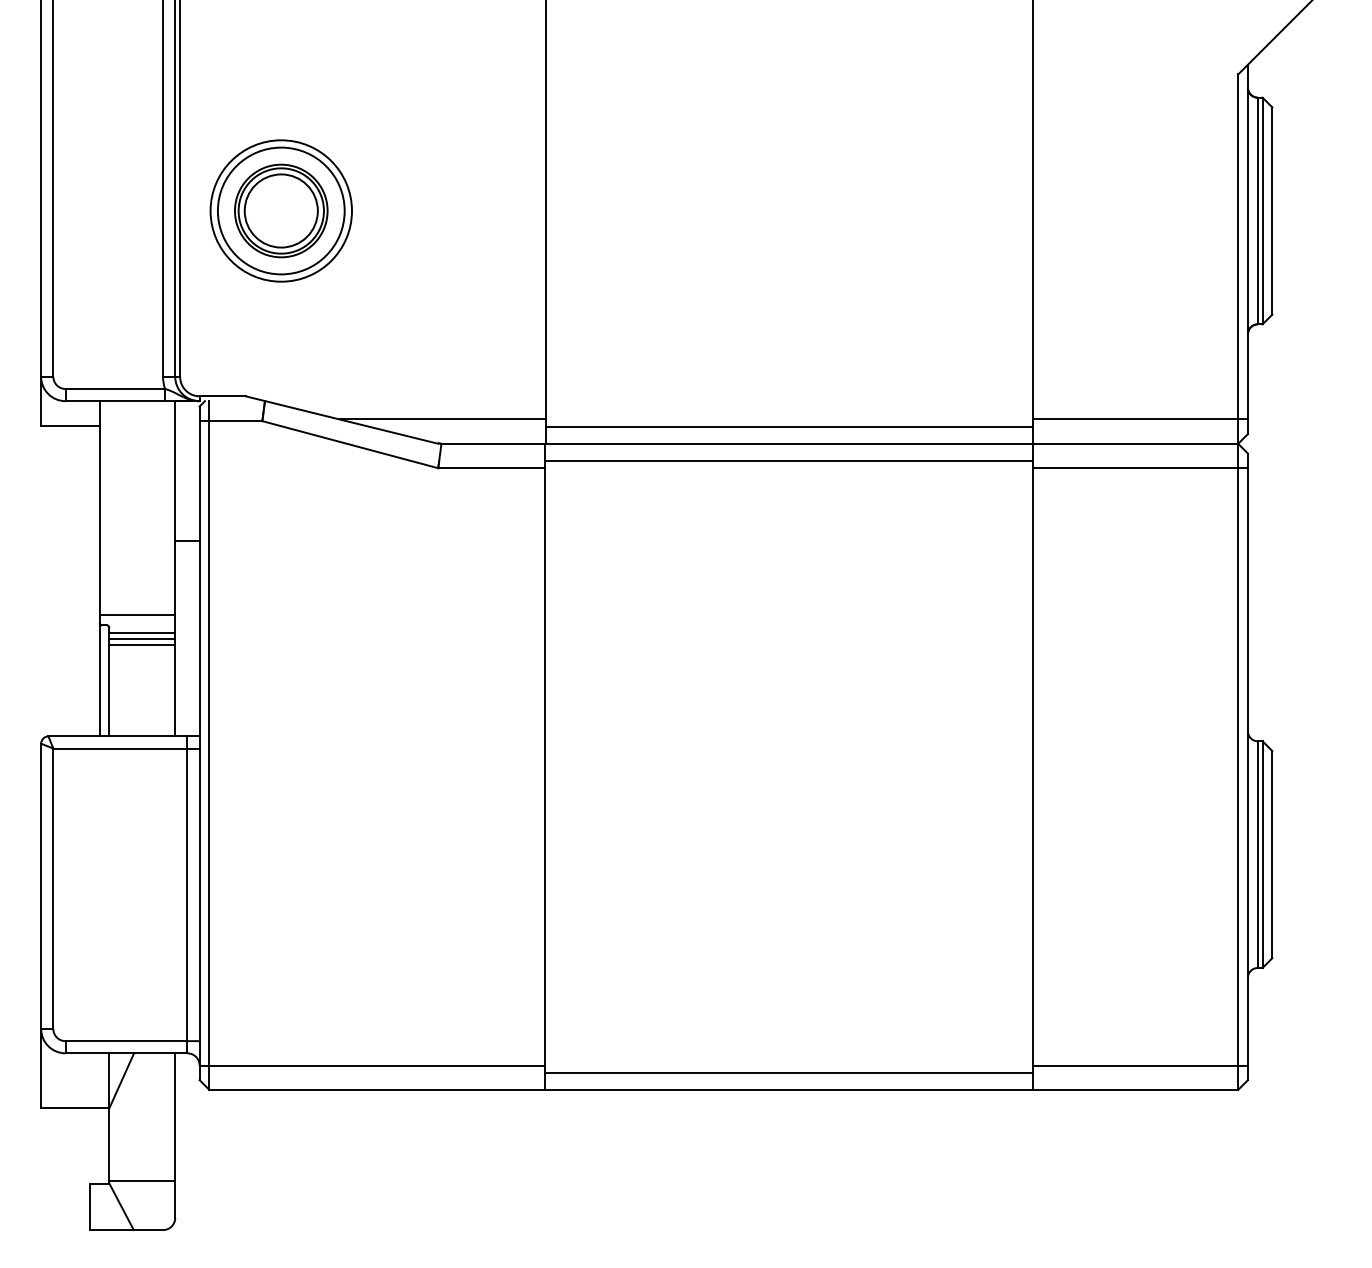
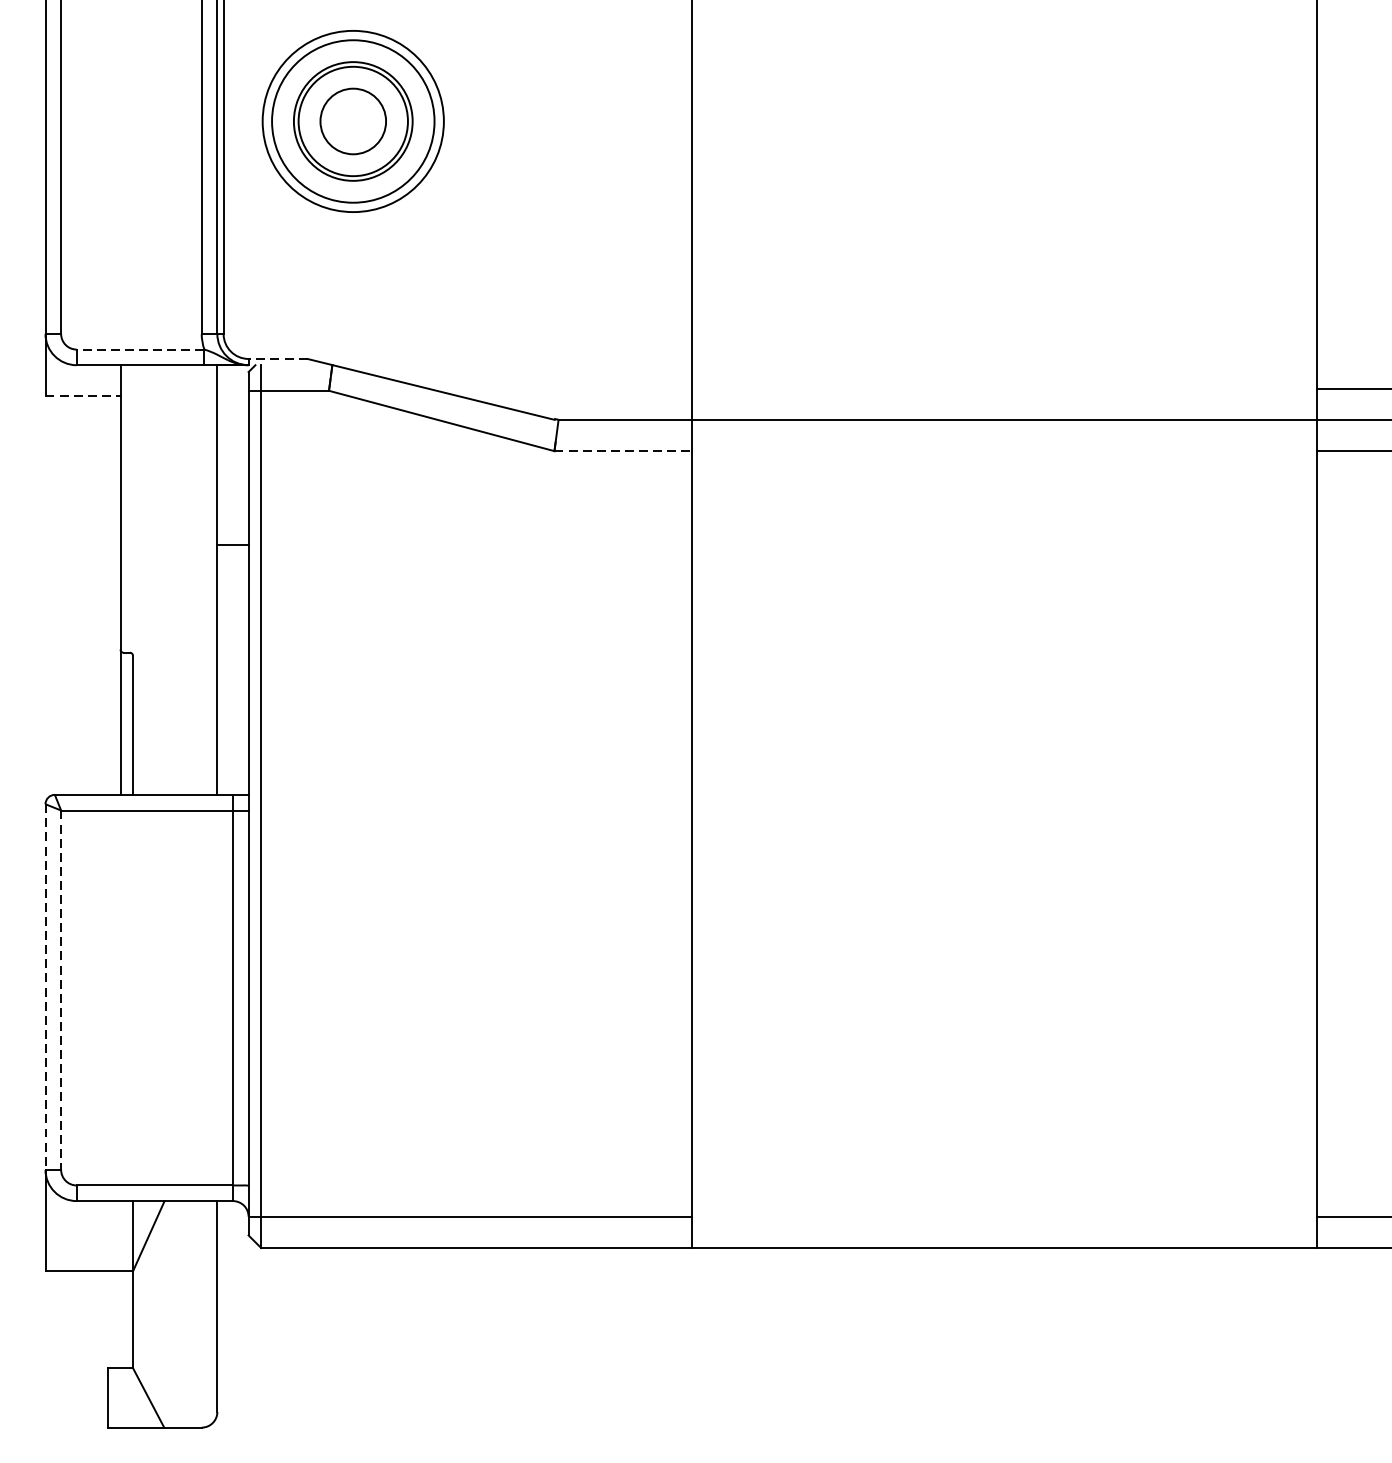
circle: (280, 210) -> (352, 120), size x0.7
line: (115, 388) -> (140, 348), solid -> dashed
line: (222, 396) -> (277, 359), solid -> dashed
line: (442, 419) -> (559, 388), removed
line: (70, 425) -> (83, 396), solid -> dashed
line: (789, 426) -> (1004, 397), removed
line: (789, 460) -> (1004, 441), removed
line: (491, 468) -> (622, 451), solid -> dashed
line: (137, 615) -> (168, 639), removed
line: (142, 632) -> (175, 661), removed
line: (142, 638) -> (175, 669), removed
line: (142, 644) -> (175, 677), removed
line: (41, 886) -> (45, 987), solid -> dashed
line: (53, 889) -> (61, 991), solid -> dashed
line: (789, 1072) -> (1004, 1225), removed
line: (142, 1181) -> (175, 1365), removed

